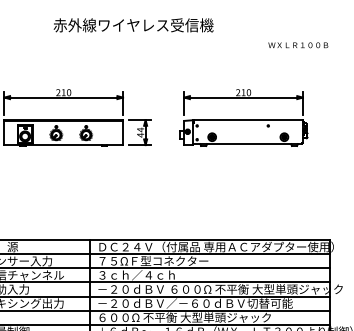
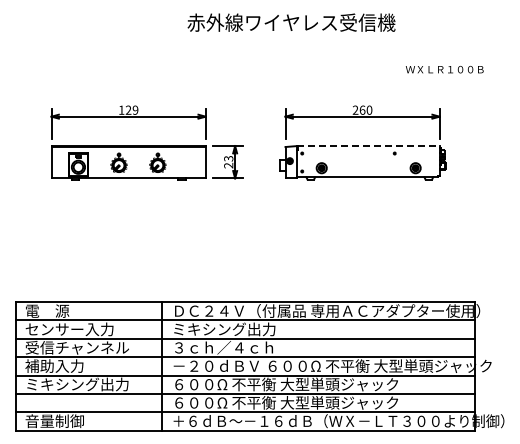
text: (133, 25) -> (291, 22), moved
text: (298, 45) -> (444, 69), moved
text: (63, 92) -> (128, 109), 210 -> 129
text: (243, 92) -> (362, 109), 210 -> 260
line: (248, 120) -> (368, 146), solid -> dashed
text: (140, 132) -> (228, 161), 44 -> 23
text: (153, 261) -> (245, 329), ７５ΩＦ型コネクター -> ミキシング出力
text: (195, 303) -> (299, 384), －２０ｄＢＶ／－６０ｄＢＶ切替可能 -> ６００Ω 不平衡 大型単頭ジャック

